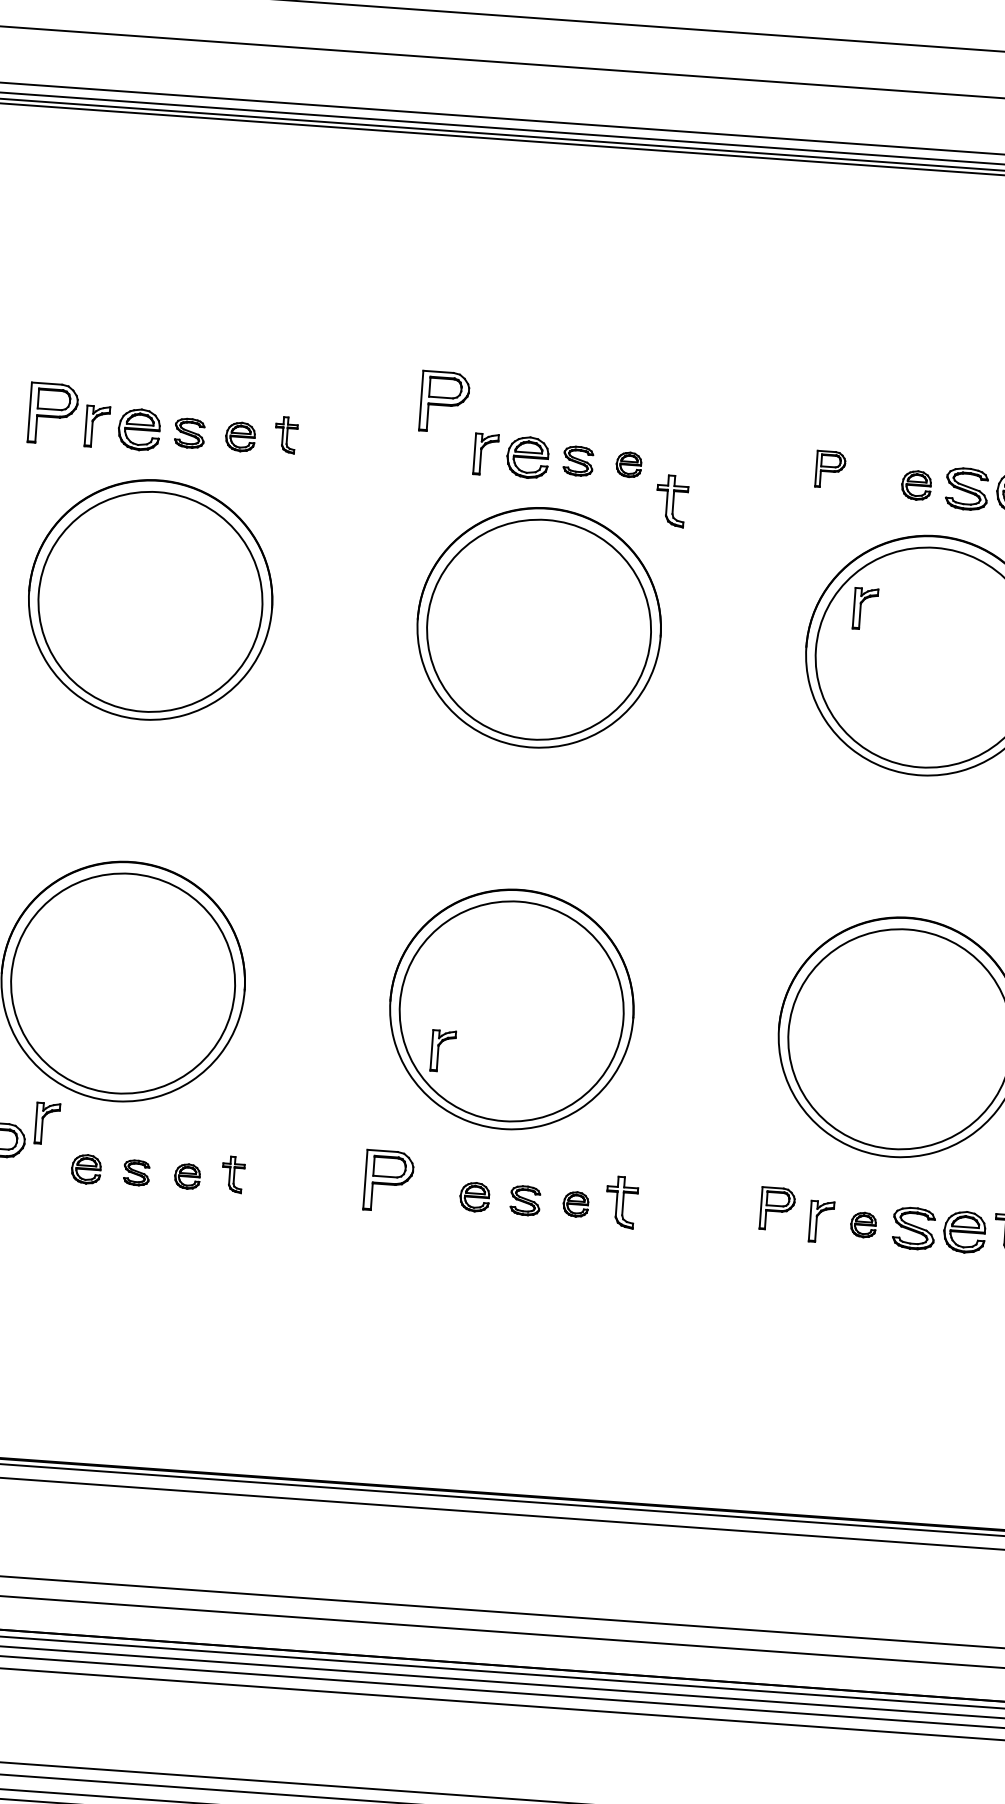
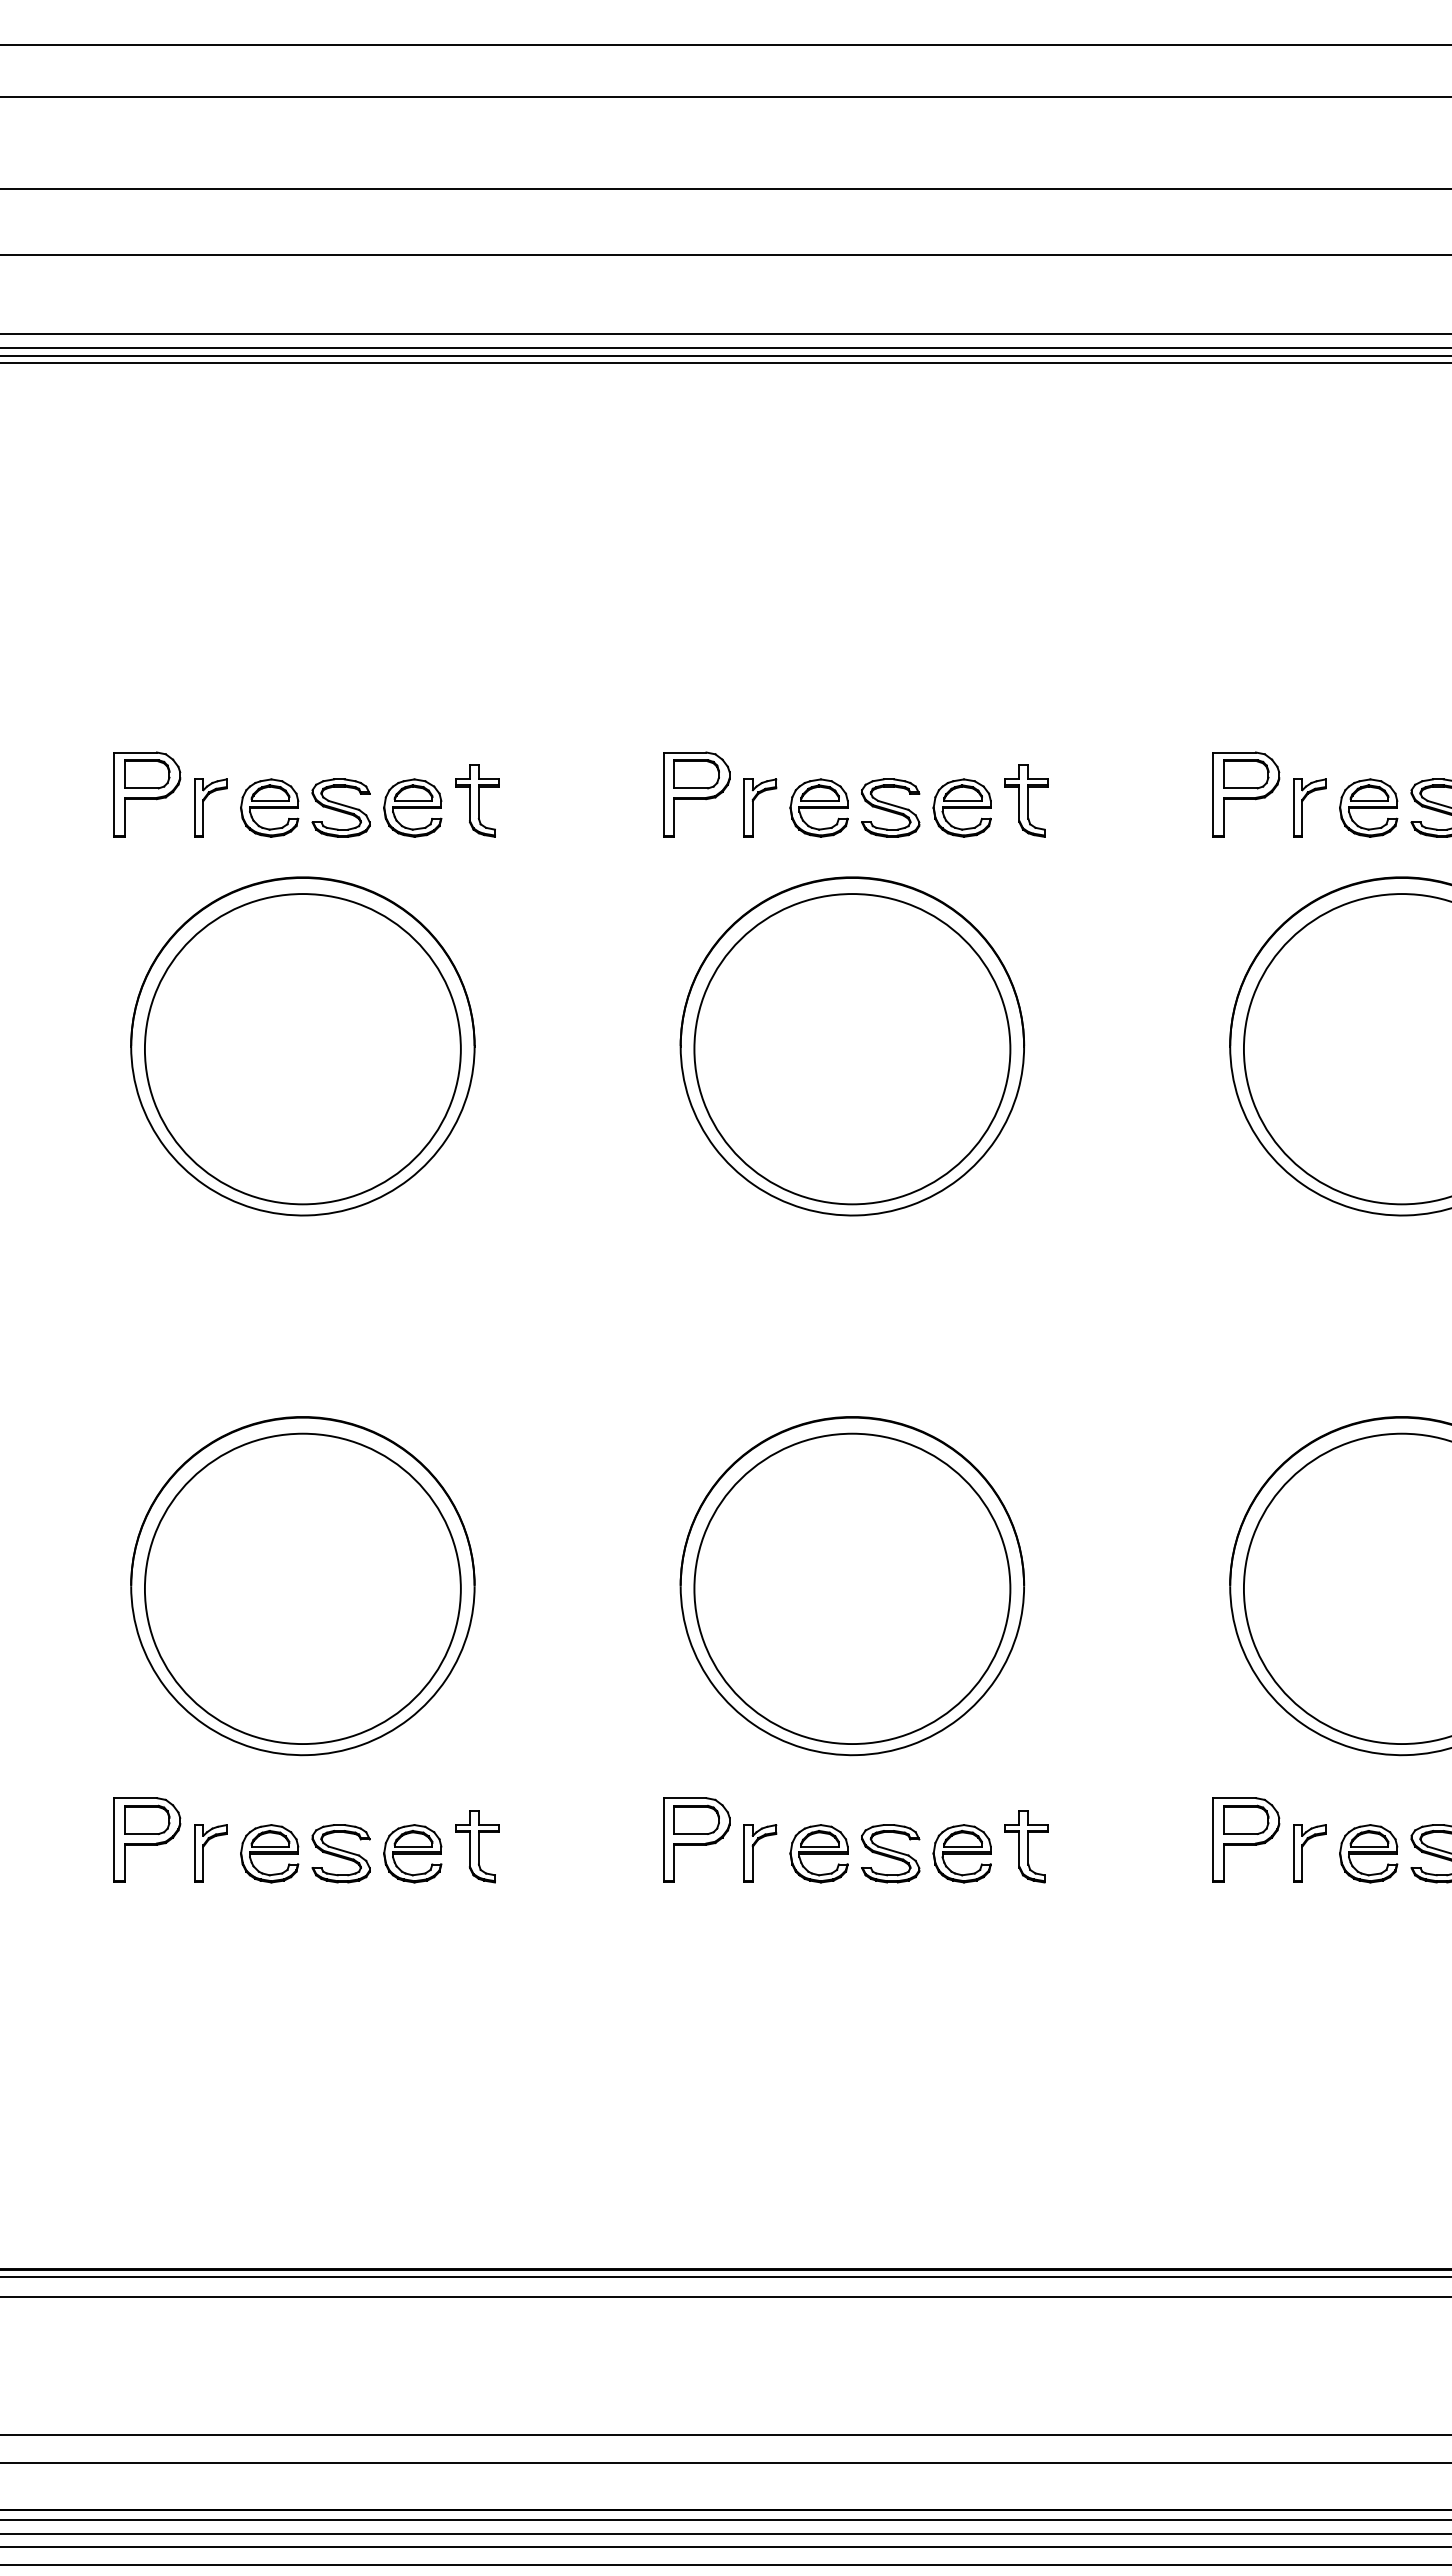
part: (444, 402) -> (696, 794), moved
part: (189, 432) -> (340, 807), size x1.43
part: (286, 434) -> (477, 800), size x1.43
part: (240, 436) -> (412, 807), size x1.43
part: (578, 460) -> (890, 807), size x1.43
part: (628, 464) -> (961, 807), size x1.67
part: (830, 469) -> (1246, 794), size x1.67
part: (916, 485) -> (1368, 807), size x1.43
part: (672, 500) -> (1026, 800), moved
part: (860, 608) -> (1302, 807), moved
part: (438, 1050) -> (753, 1853), moved
part: (42, 1123) -> (203, 1853), moved
part: (86, 1169) -> (269, 1853), size x1.43
part: (136, 1172) -> (340, 1853), size x1.67
part: (233, 1174) -> (477, 1846), size x1.43
part: (187, 1176) -> (412, 1853), size x1.67
part: (474, 1196) -> (818, 1853), size x1.43
part: (525, 1200) -> (890, 1853), size x1.43
part: (575, 1204) -> (961, 1853), size x1.67
part: (777, 1208) -> (1246, 1839), size x1.43
part: (863, 1224) -> (1368, 1853), size x1.67

